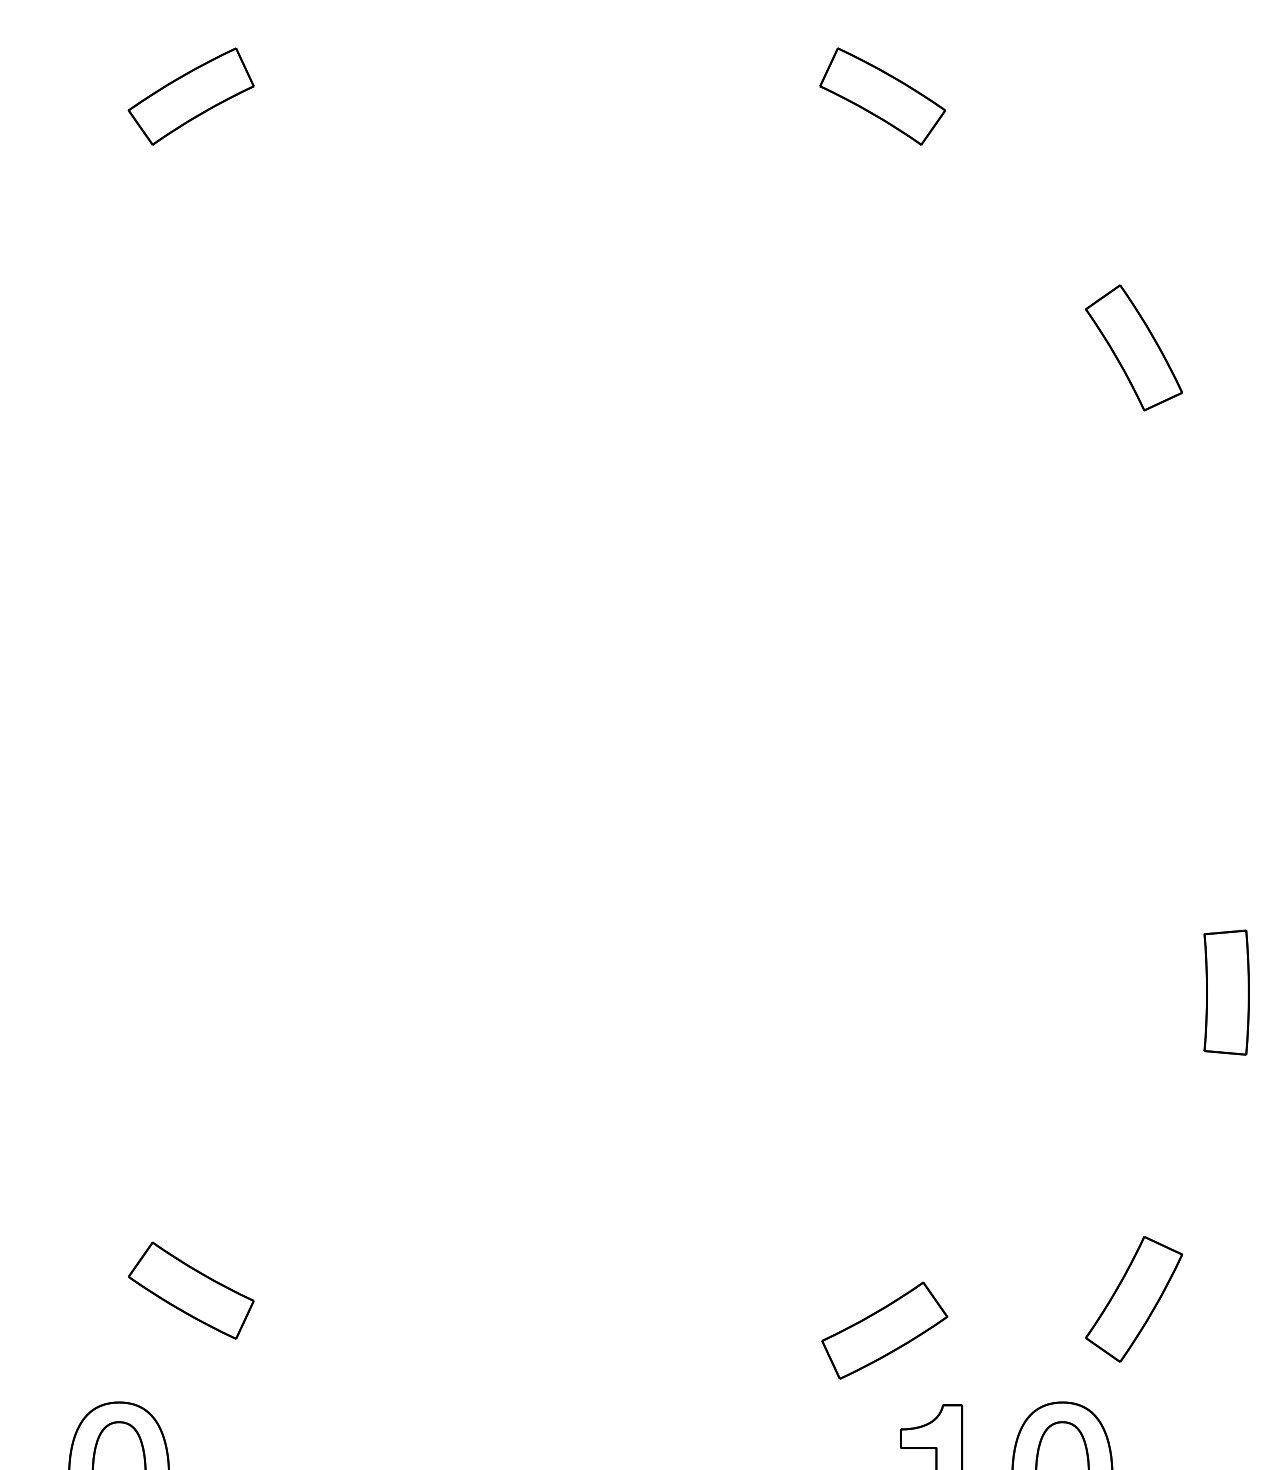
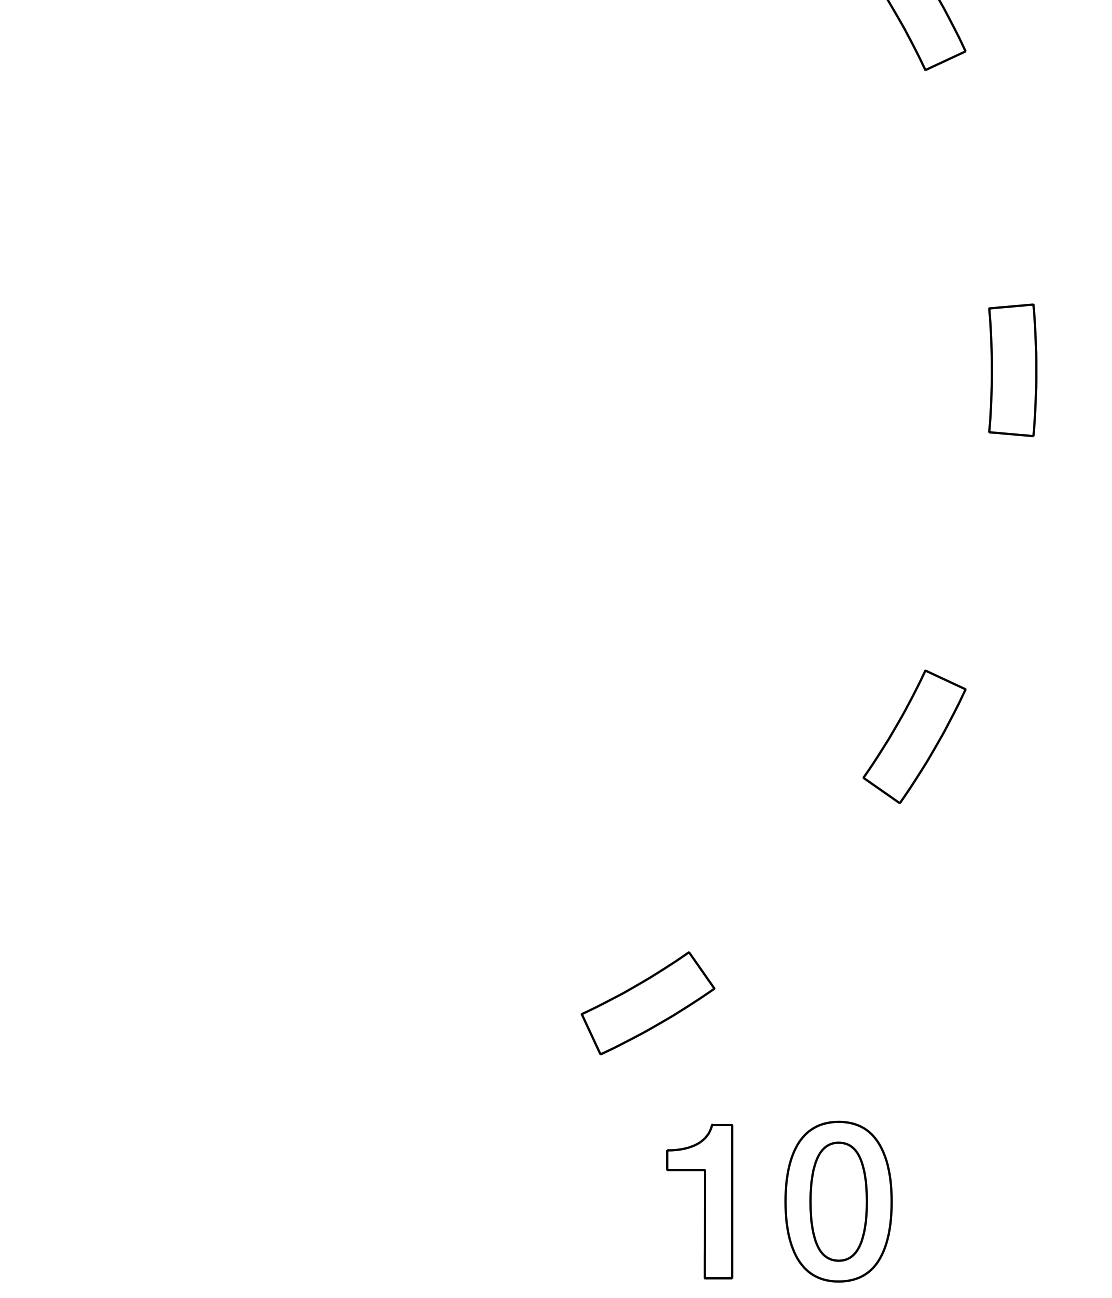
part: (1226, 992) -> (1012, 370), moved
part: (1133, 1299) -> (913, 736), moved
part: (884, 1330) -> (647, 1003), moved

